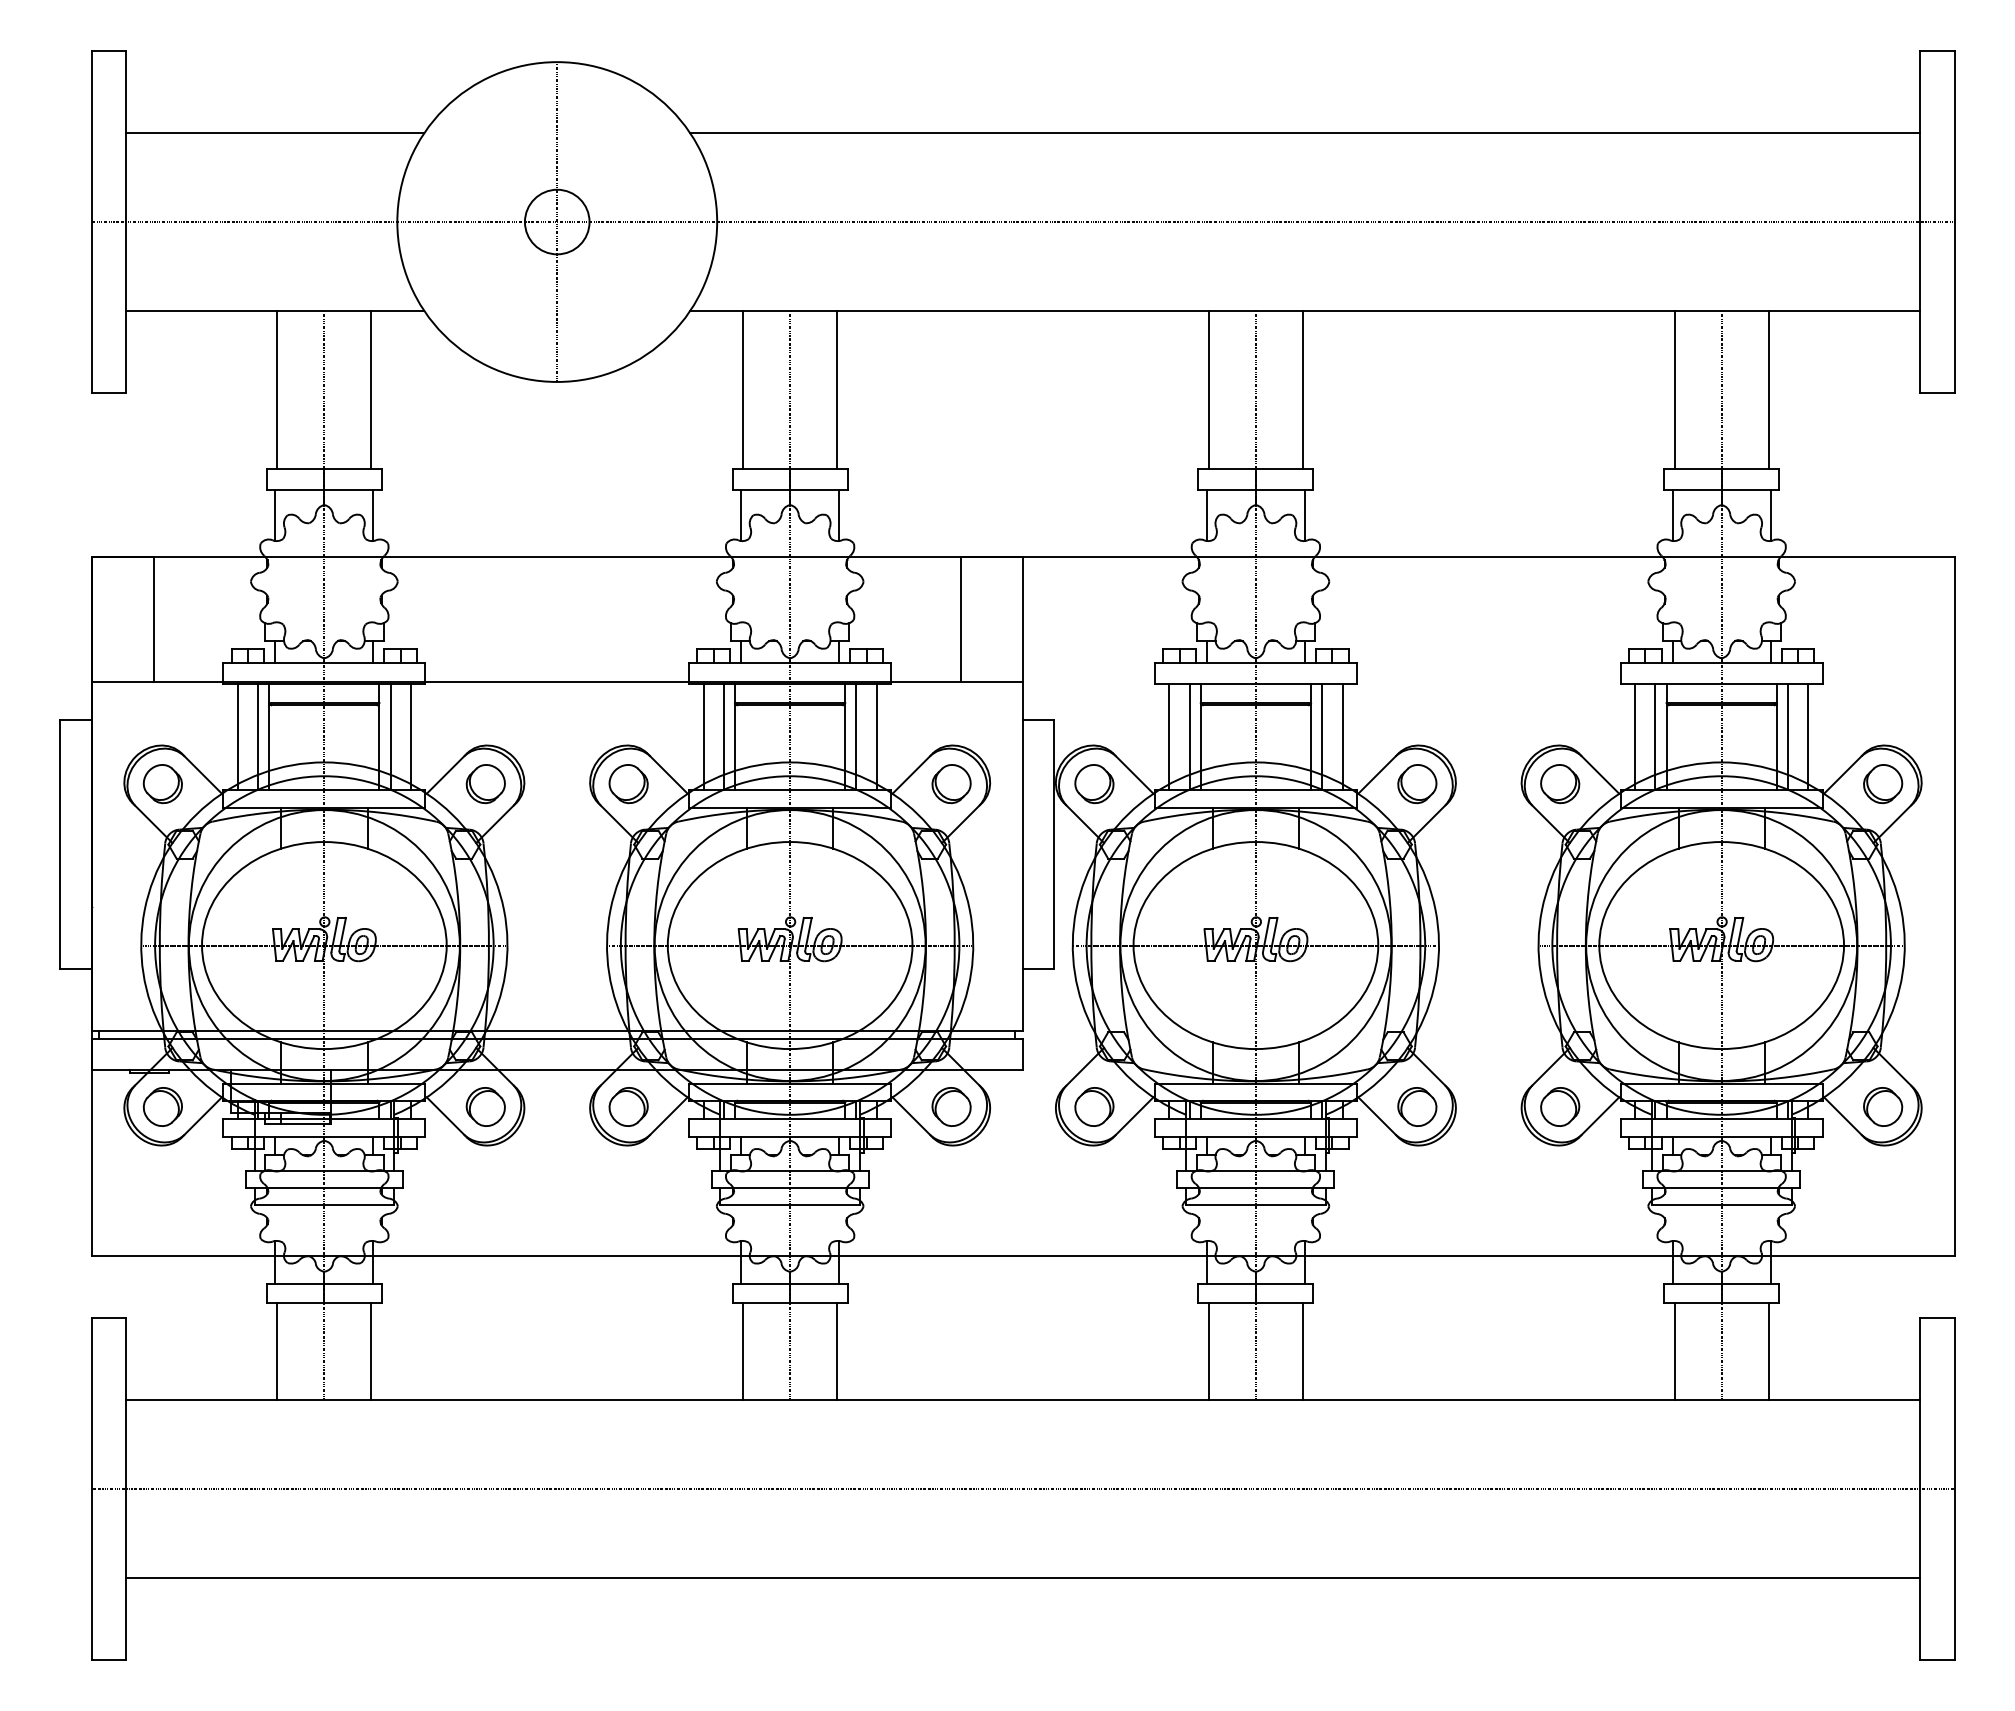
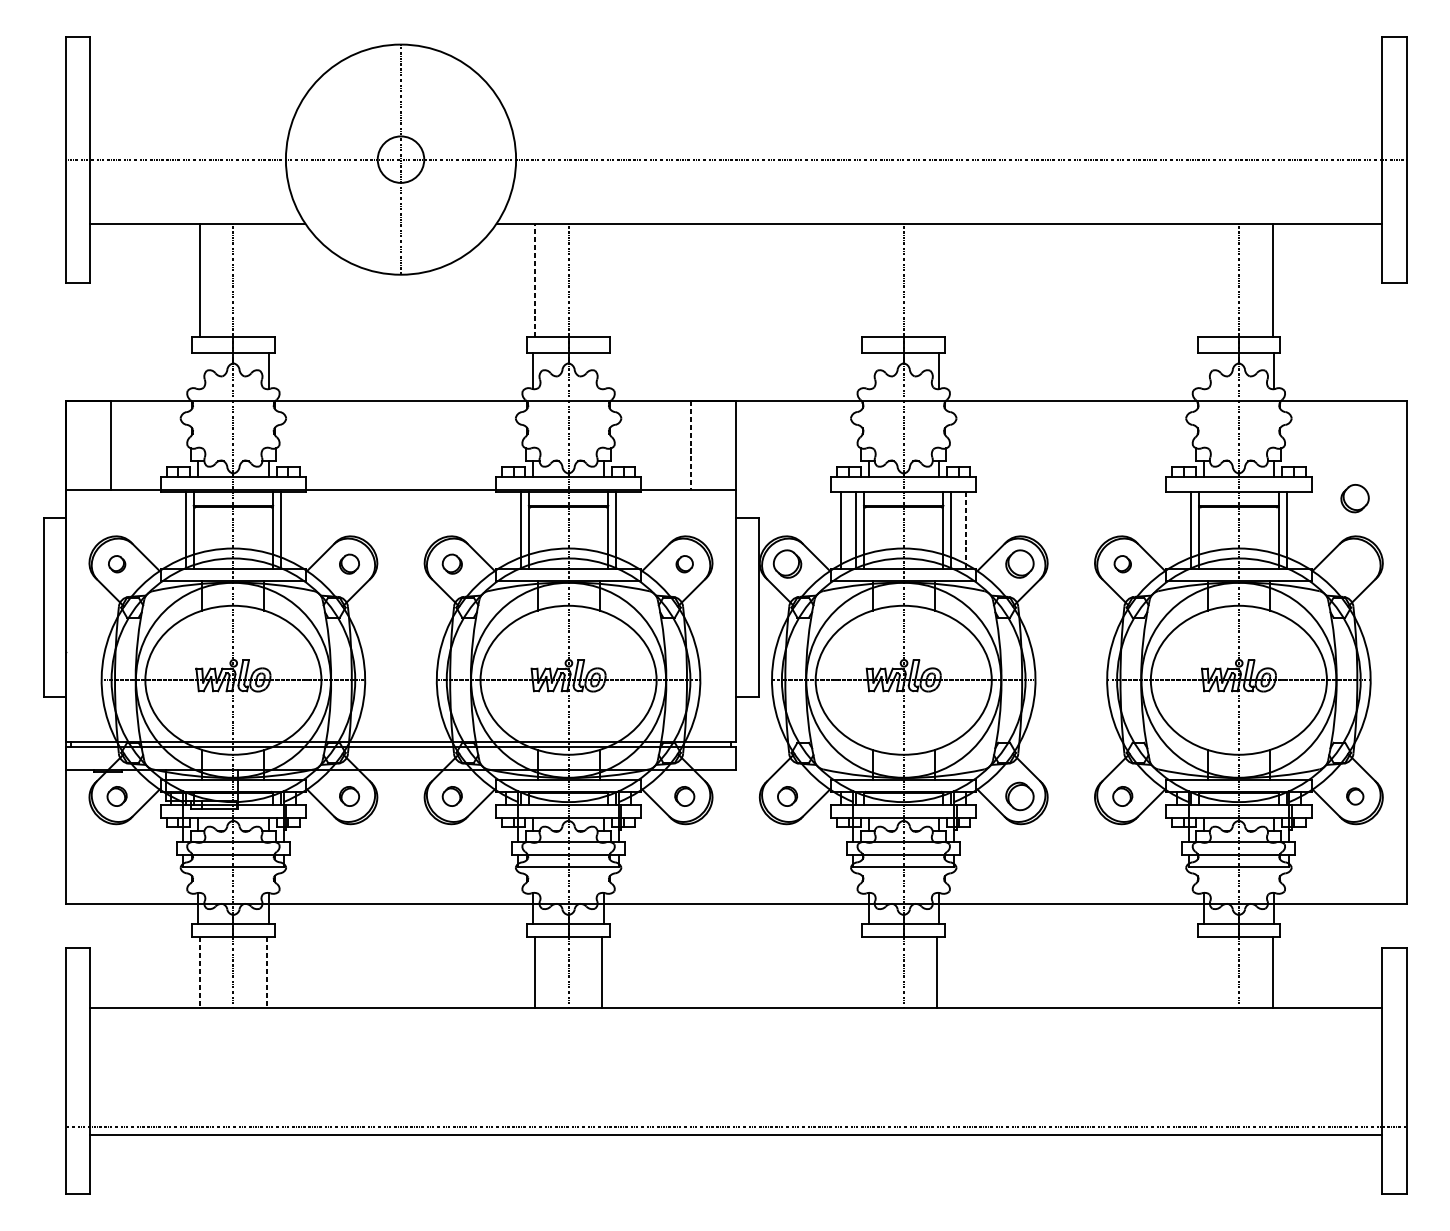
line: (274, 133) -> (197, 95), removed
line: (1305, 133) -> (939, 95), removed
line: (371, 389) -> (267, 280), removed
line: (743, 389) -> (535, 280), solid -> dashed
line: (837, 389) -> (602, 280), removed
line: (1209, 389) -> (870, 280), removed
line: (1302, 389) -> (937, 280), removed
line: (1674, 389) -> (1204, 280), removed
line: (275, 515) -> (198, 370), removed
line: (839, 515) -> (604, 370), removed
line: (1207, 515) -> (868, 370), removed
line: (1672, 515) -> (1203, 370), removed
line: (960, 620) -> (691, 446), solid -> dashed
line: (237, 736) -> (170, 529), removed
line: (411, 736) -> (296, 529), removed
line: (703, 736) -> (506, 529), removed
line: (876, 736) -> (630, 529), removed
line: (1635, 736) -> (1176, 529), removed
line: (1808, 736) -> (1301, 529), removed
line: (1342, 737) -> (966, 530), solid -> dashed
part: (162, 784) -> (116, 564), size x0.6
part: (485, 784) -> (349, 564), size x0.7
part: (628, 784) -> (452, 564), size x0.7
part: (951, 784) -> (684, 564), size x0.6
part: (1560, 784) -> (1122, 564), size x0.6
part: (1883, 784) -> (1355, 498), moved
part: (162, 1106) -> (116, 796), size x0.7
part: (485, 1106) -> (349, 796), size x0.7
part: (628, 1106) -> (452, 796), size x0.7
part: (951, 1106) -> (684, 796), size x0.7
part: (1094, 1106) -> (787, 796), size x0.7
part: (1560, 1106) -> (1122, 796), size x0.7
part: (1883, 1106) -> (1355, 796), size x0.6
line: (277, 1351) -> (199, 972), solid -> dashed
line: (371, 1351) -> (267, 972), solid -> dashed
line: (1209, 1351) -> (870, 972), removed
line: (1674, 1351) -> (1204, 972), removed
line: (1022, 1488) -> (735, 1127), moved

